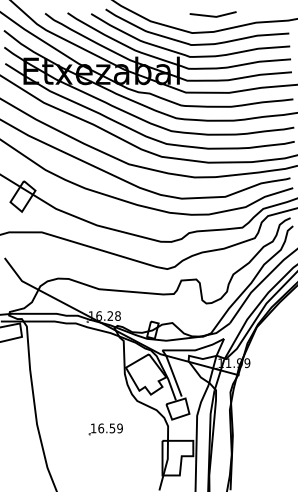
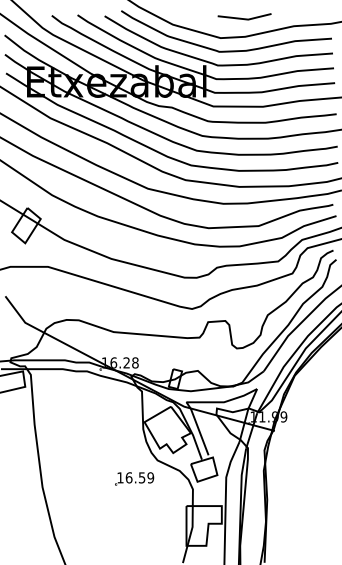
part: (105, 428) -> (134, 478), moved

